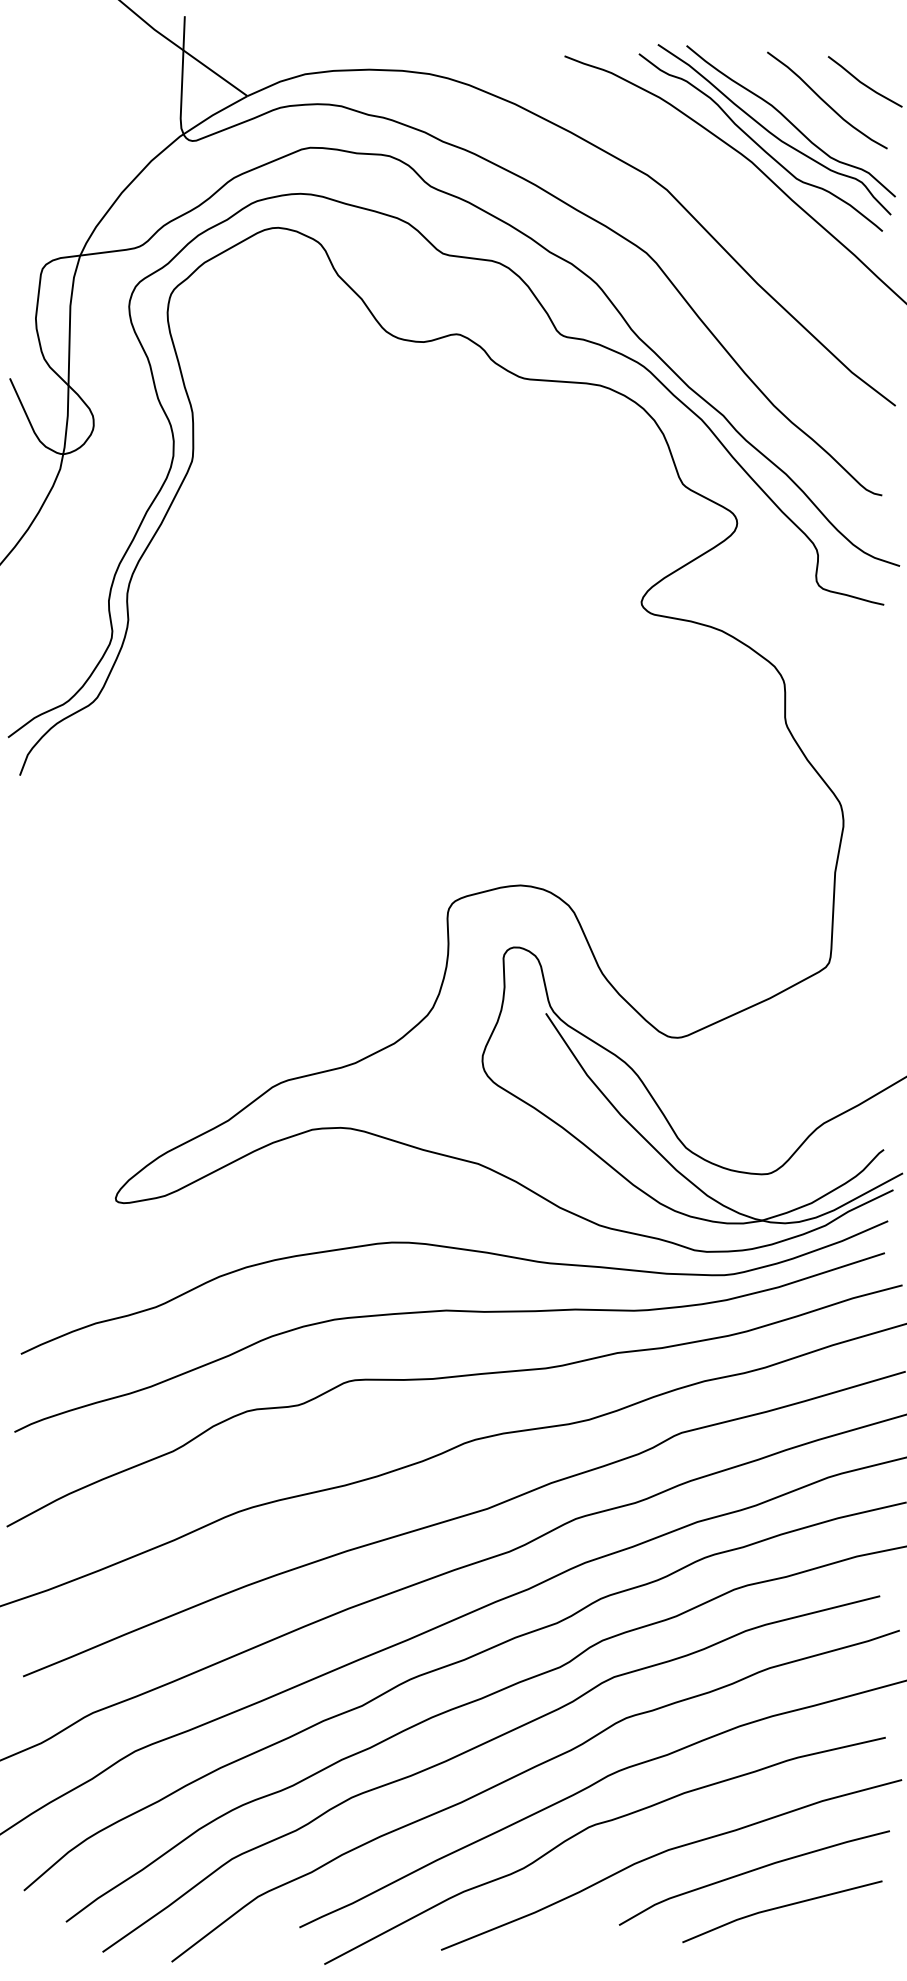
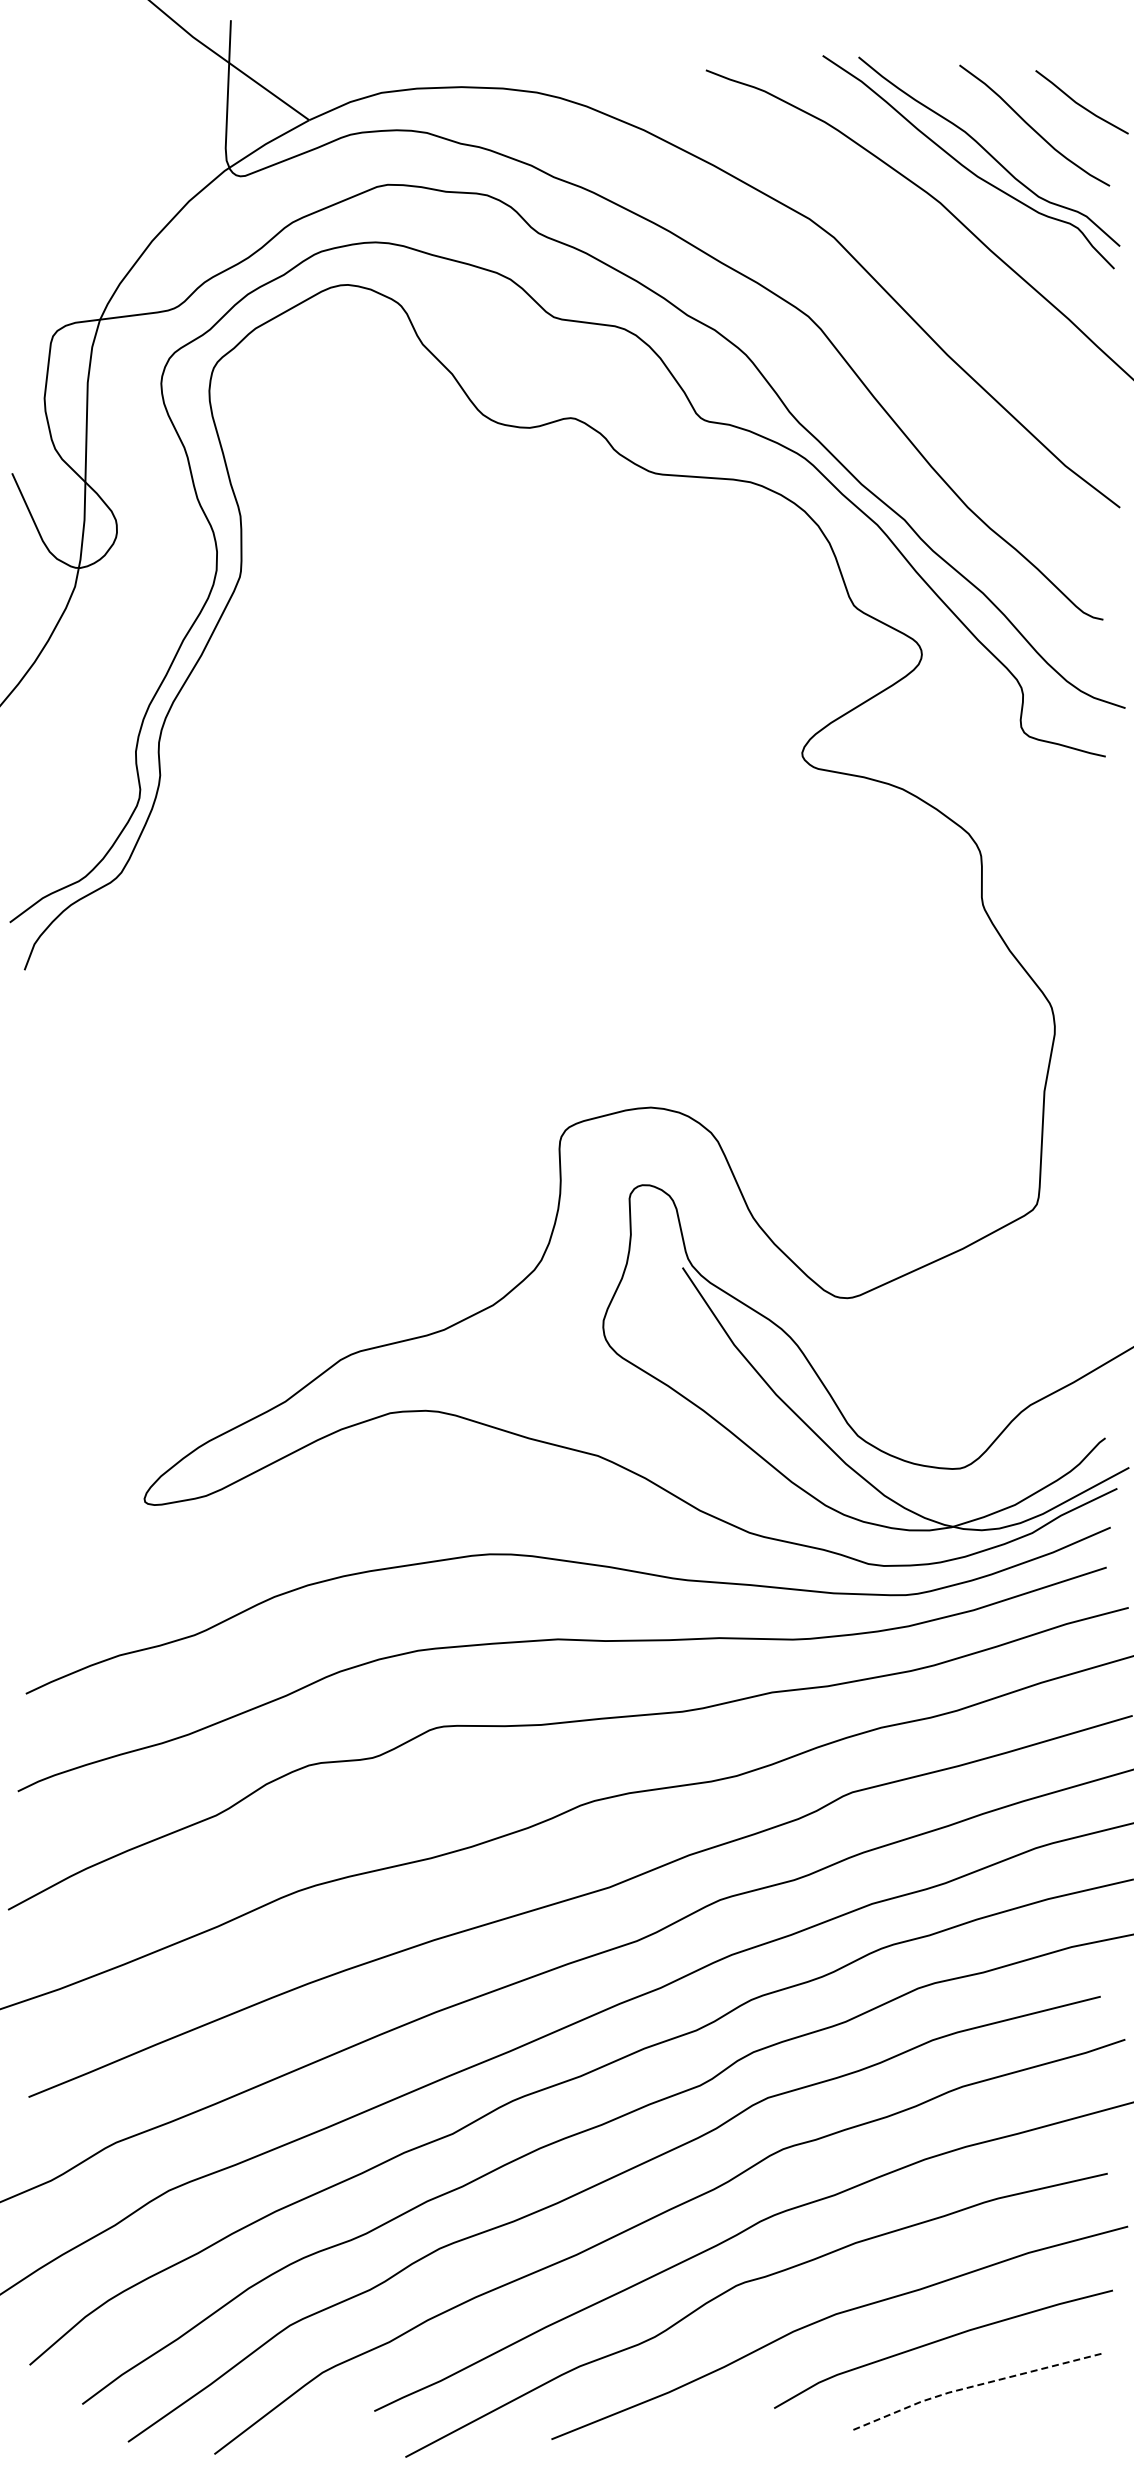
curve: (758, 144) -> (948, 180), removed
line: (780, 1907) -> (975, 2385), solid -> dashed

